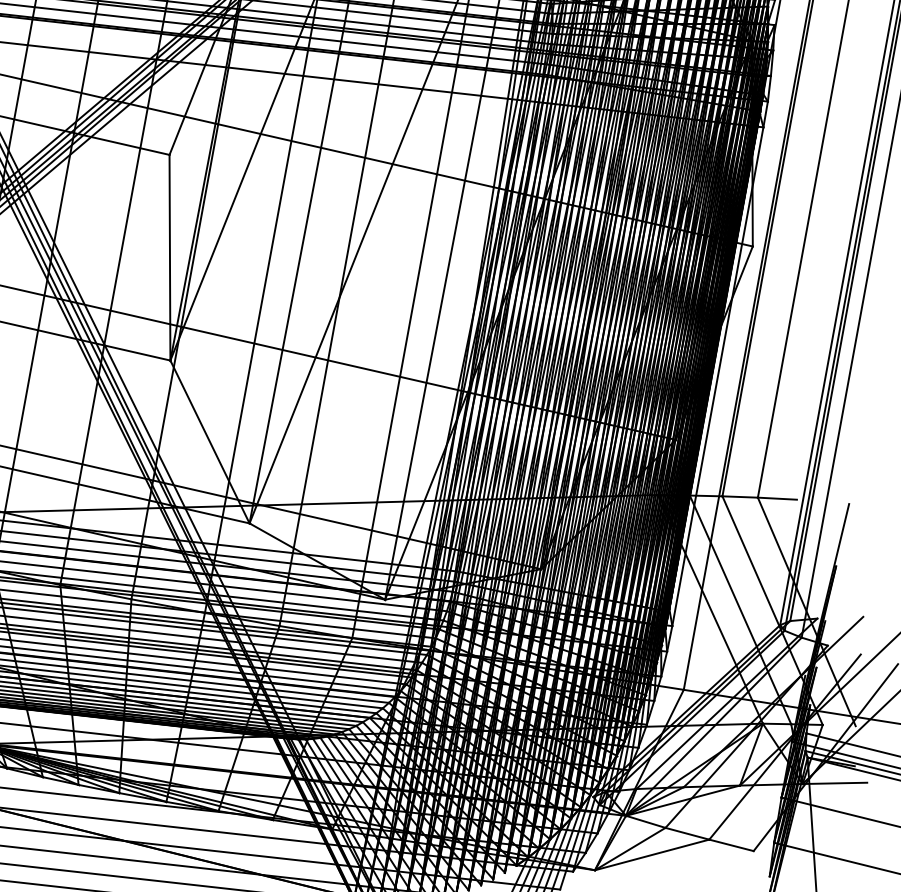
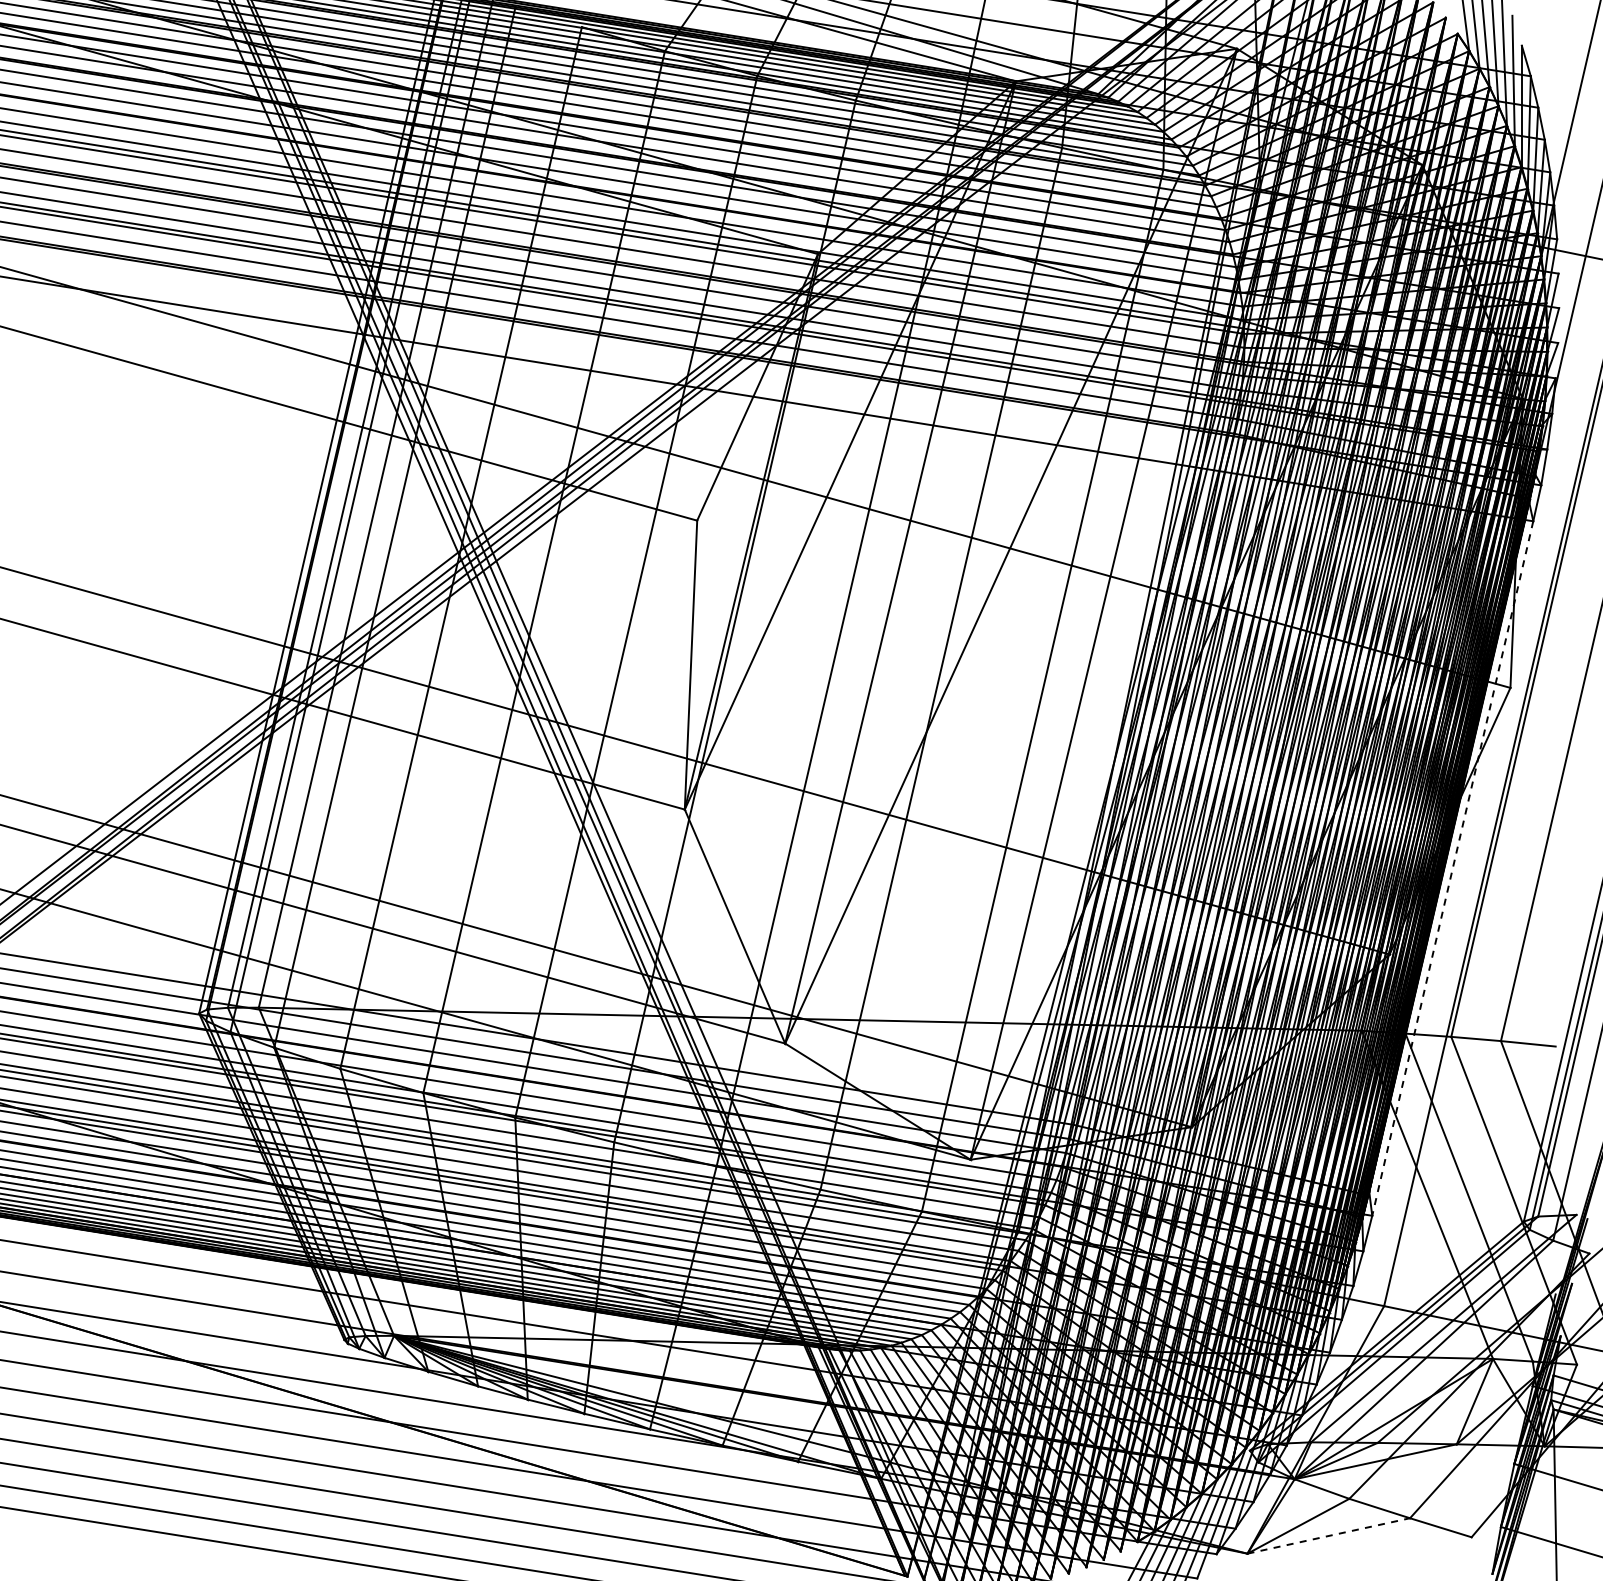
line: (717, 377) -> (1452, 869), solid -> dashed
line: (652, 854) -> (1329, 1535), solid -> dashed

